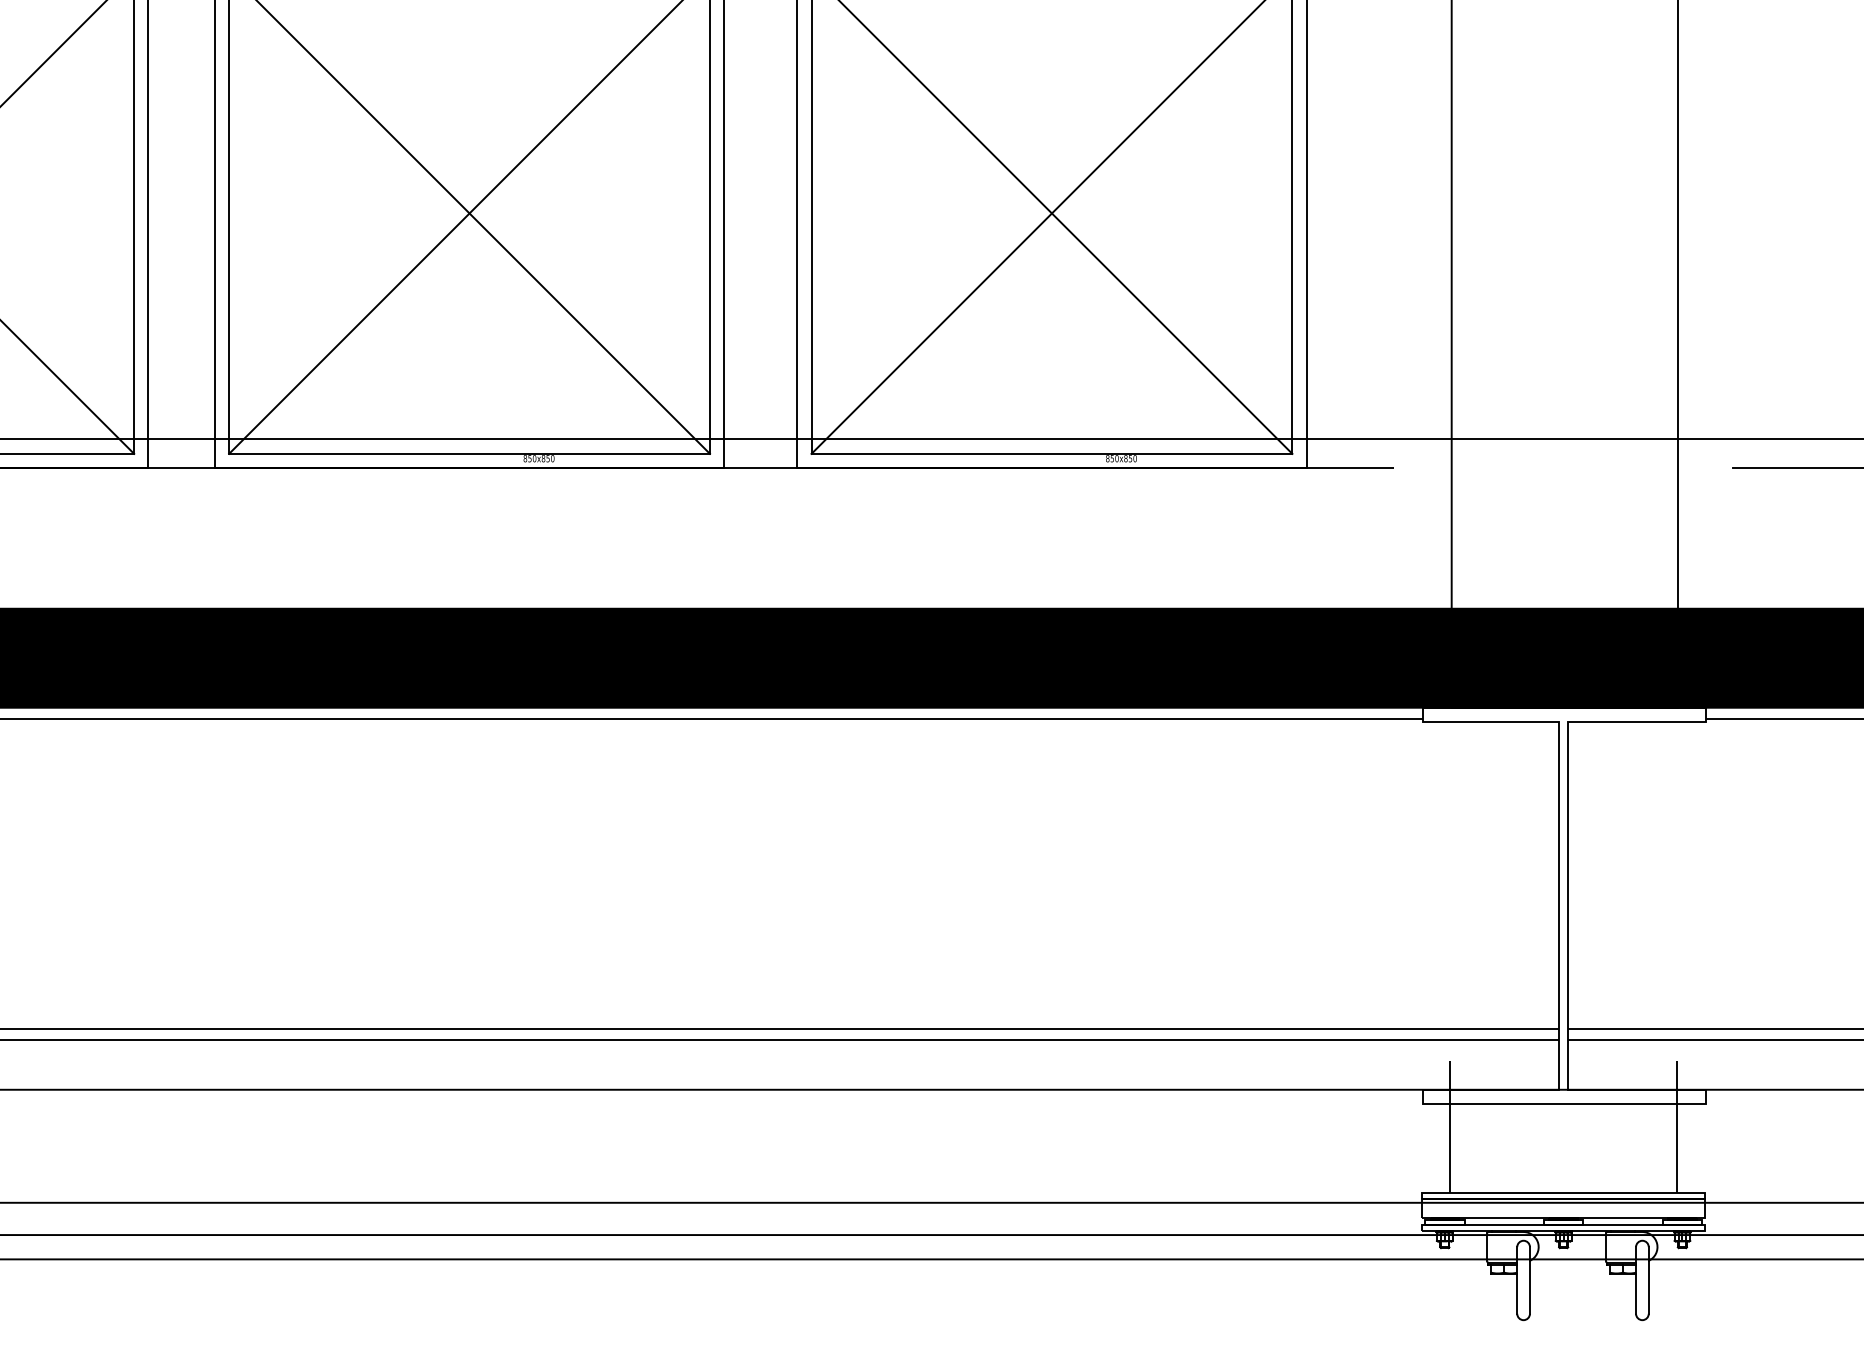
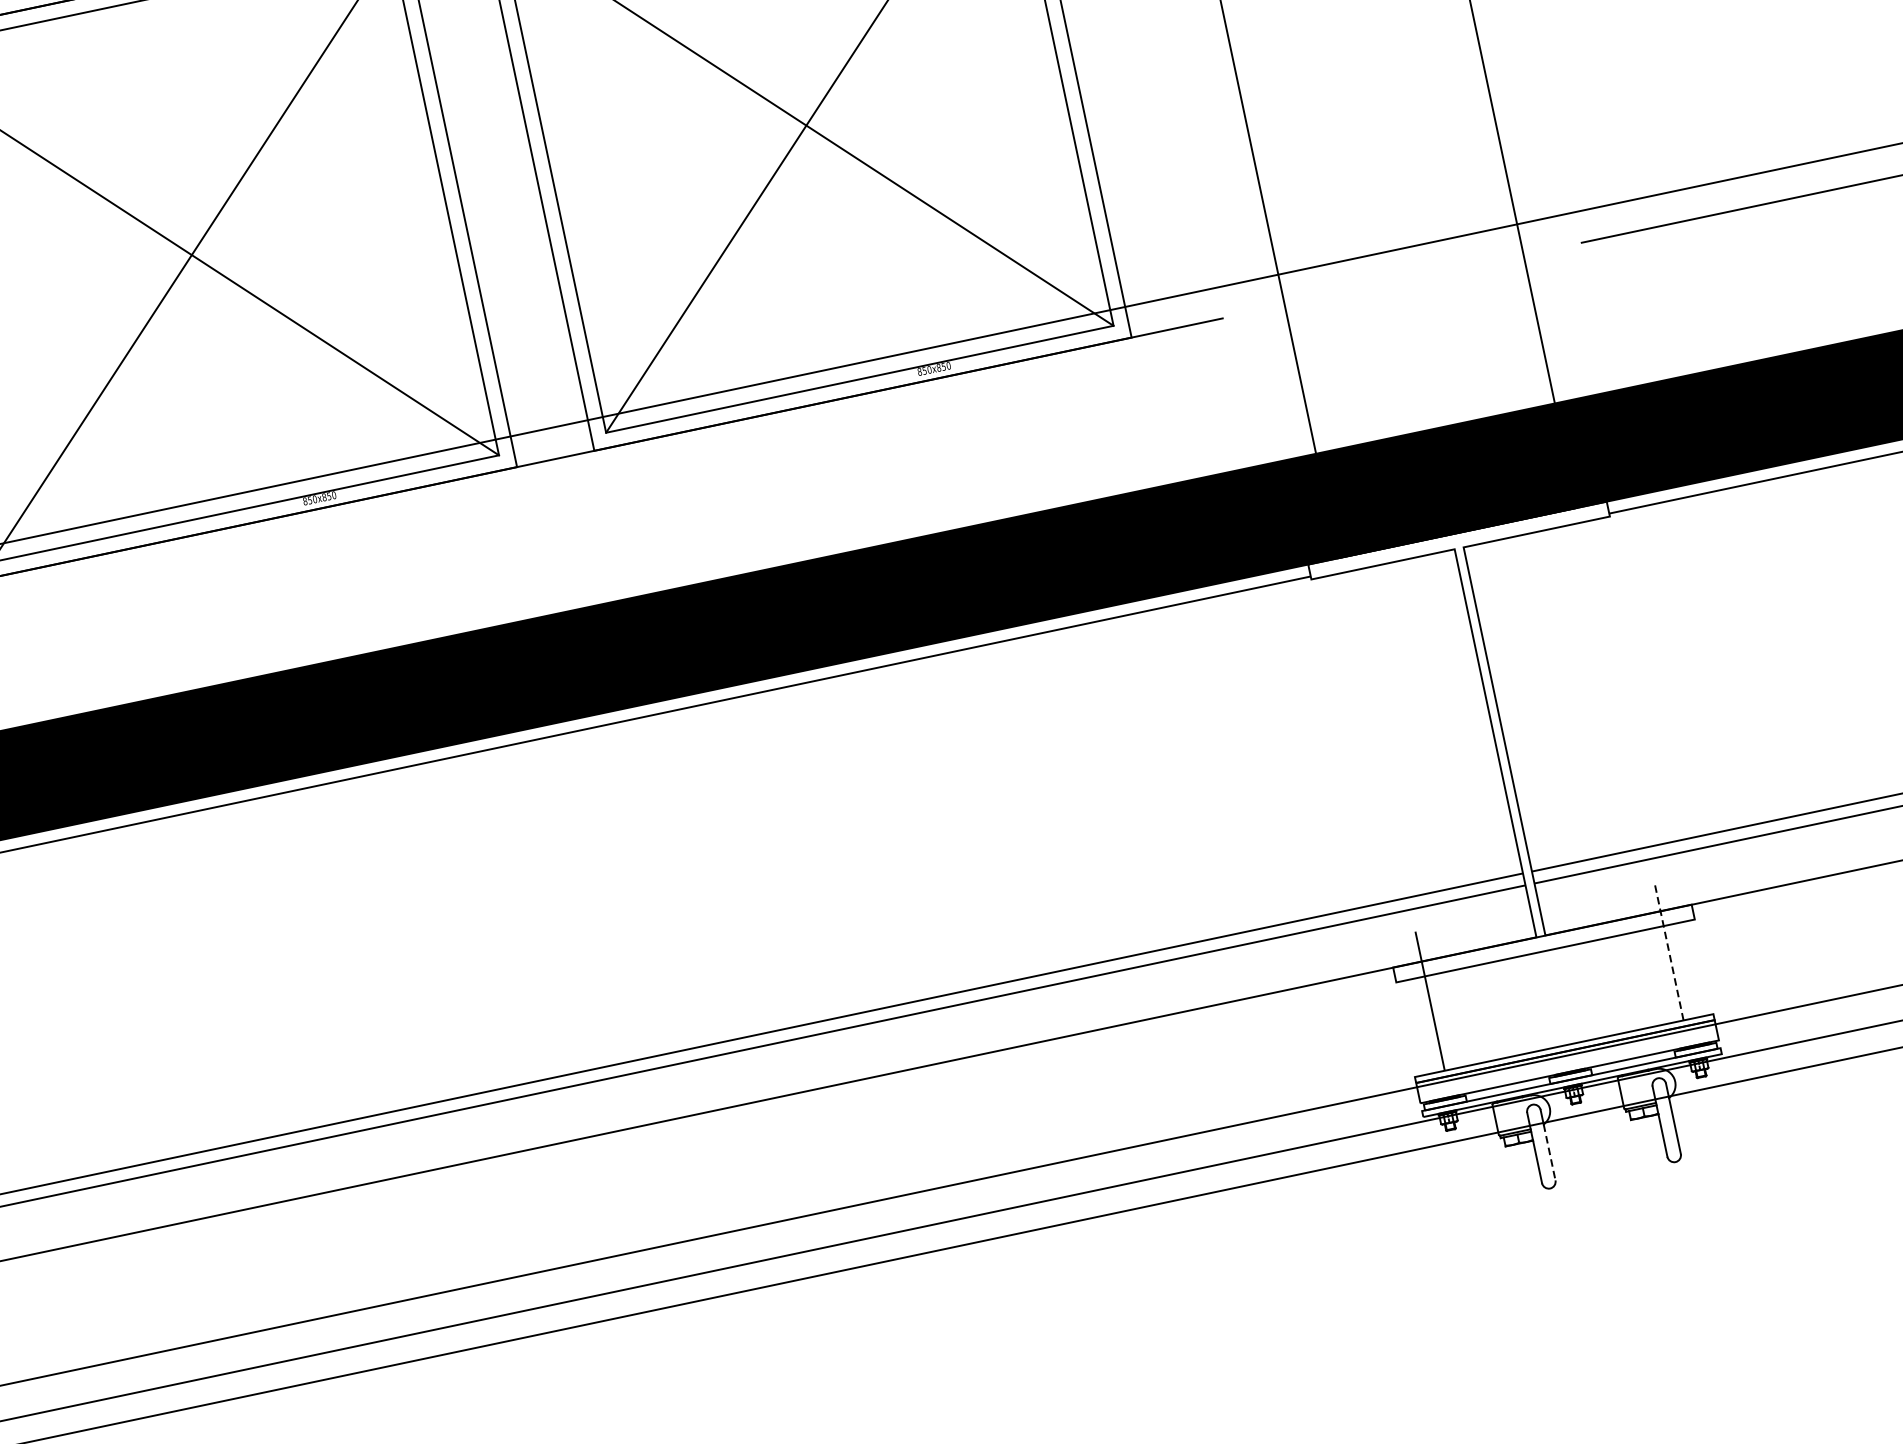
line: (1676, 1127) -> (1668, 951), solid -> dashed
line: (1529, 1287) -> (1549, 1152), solid -> dashed

